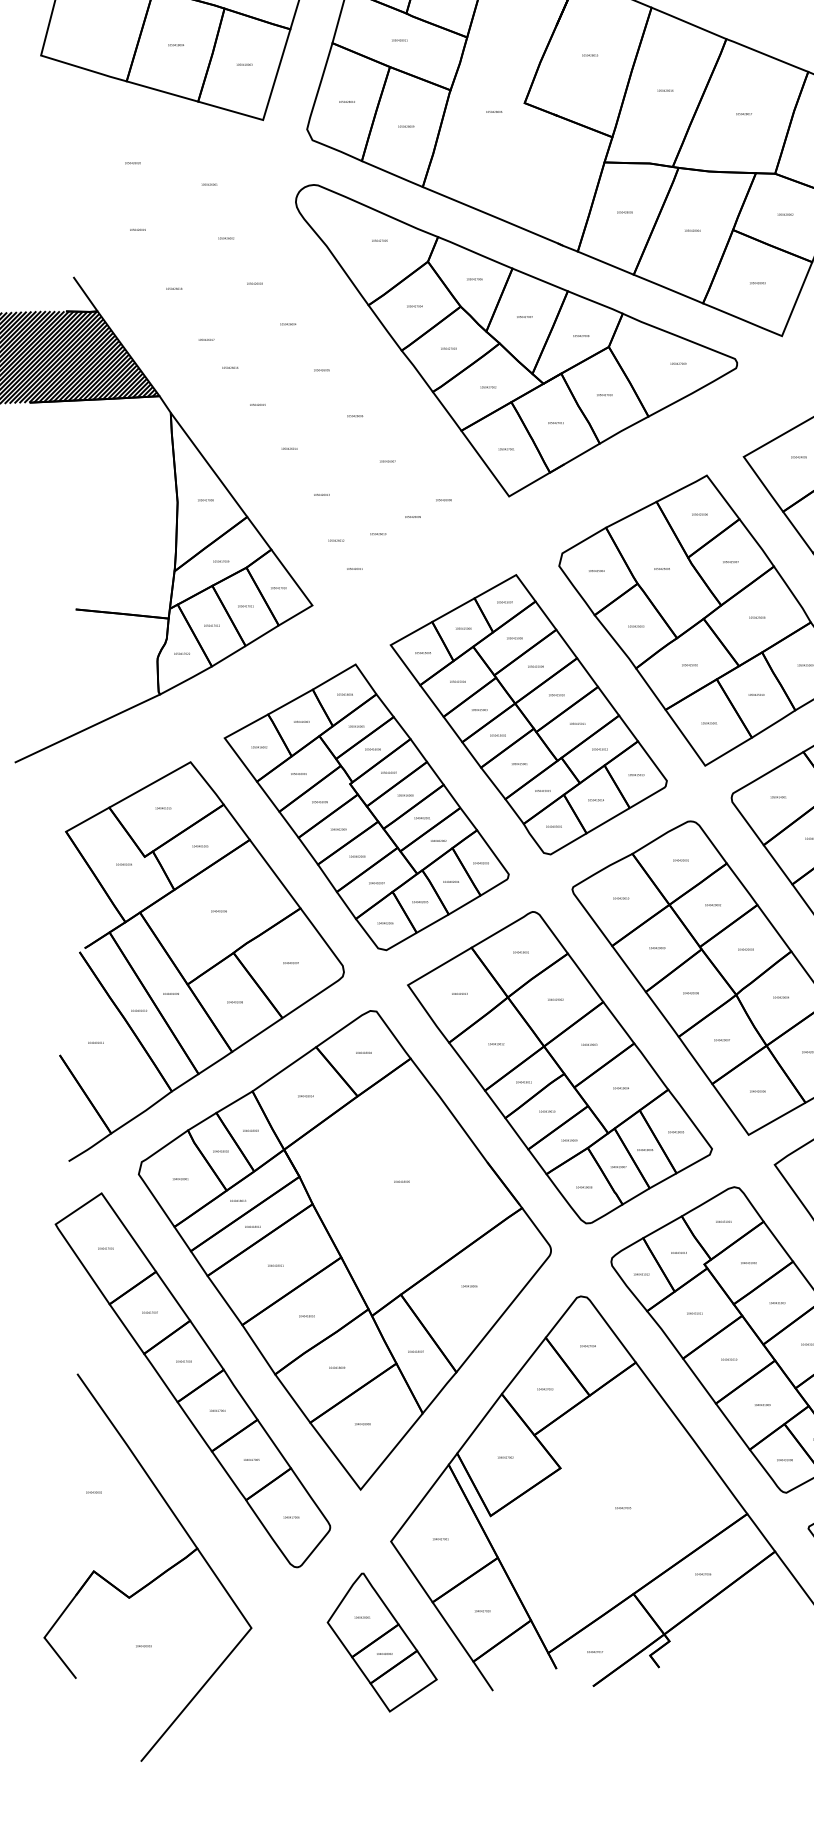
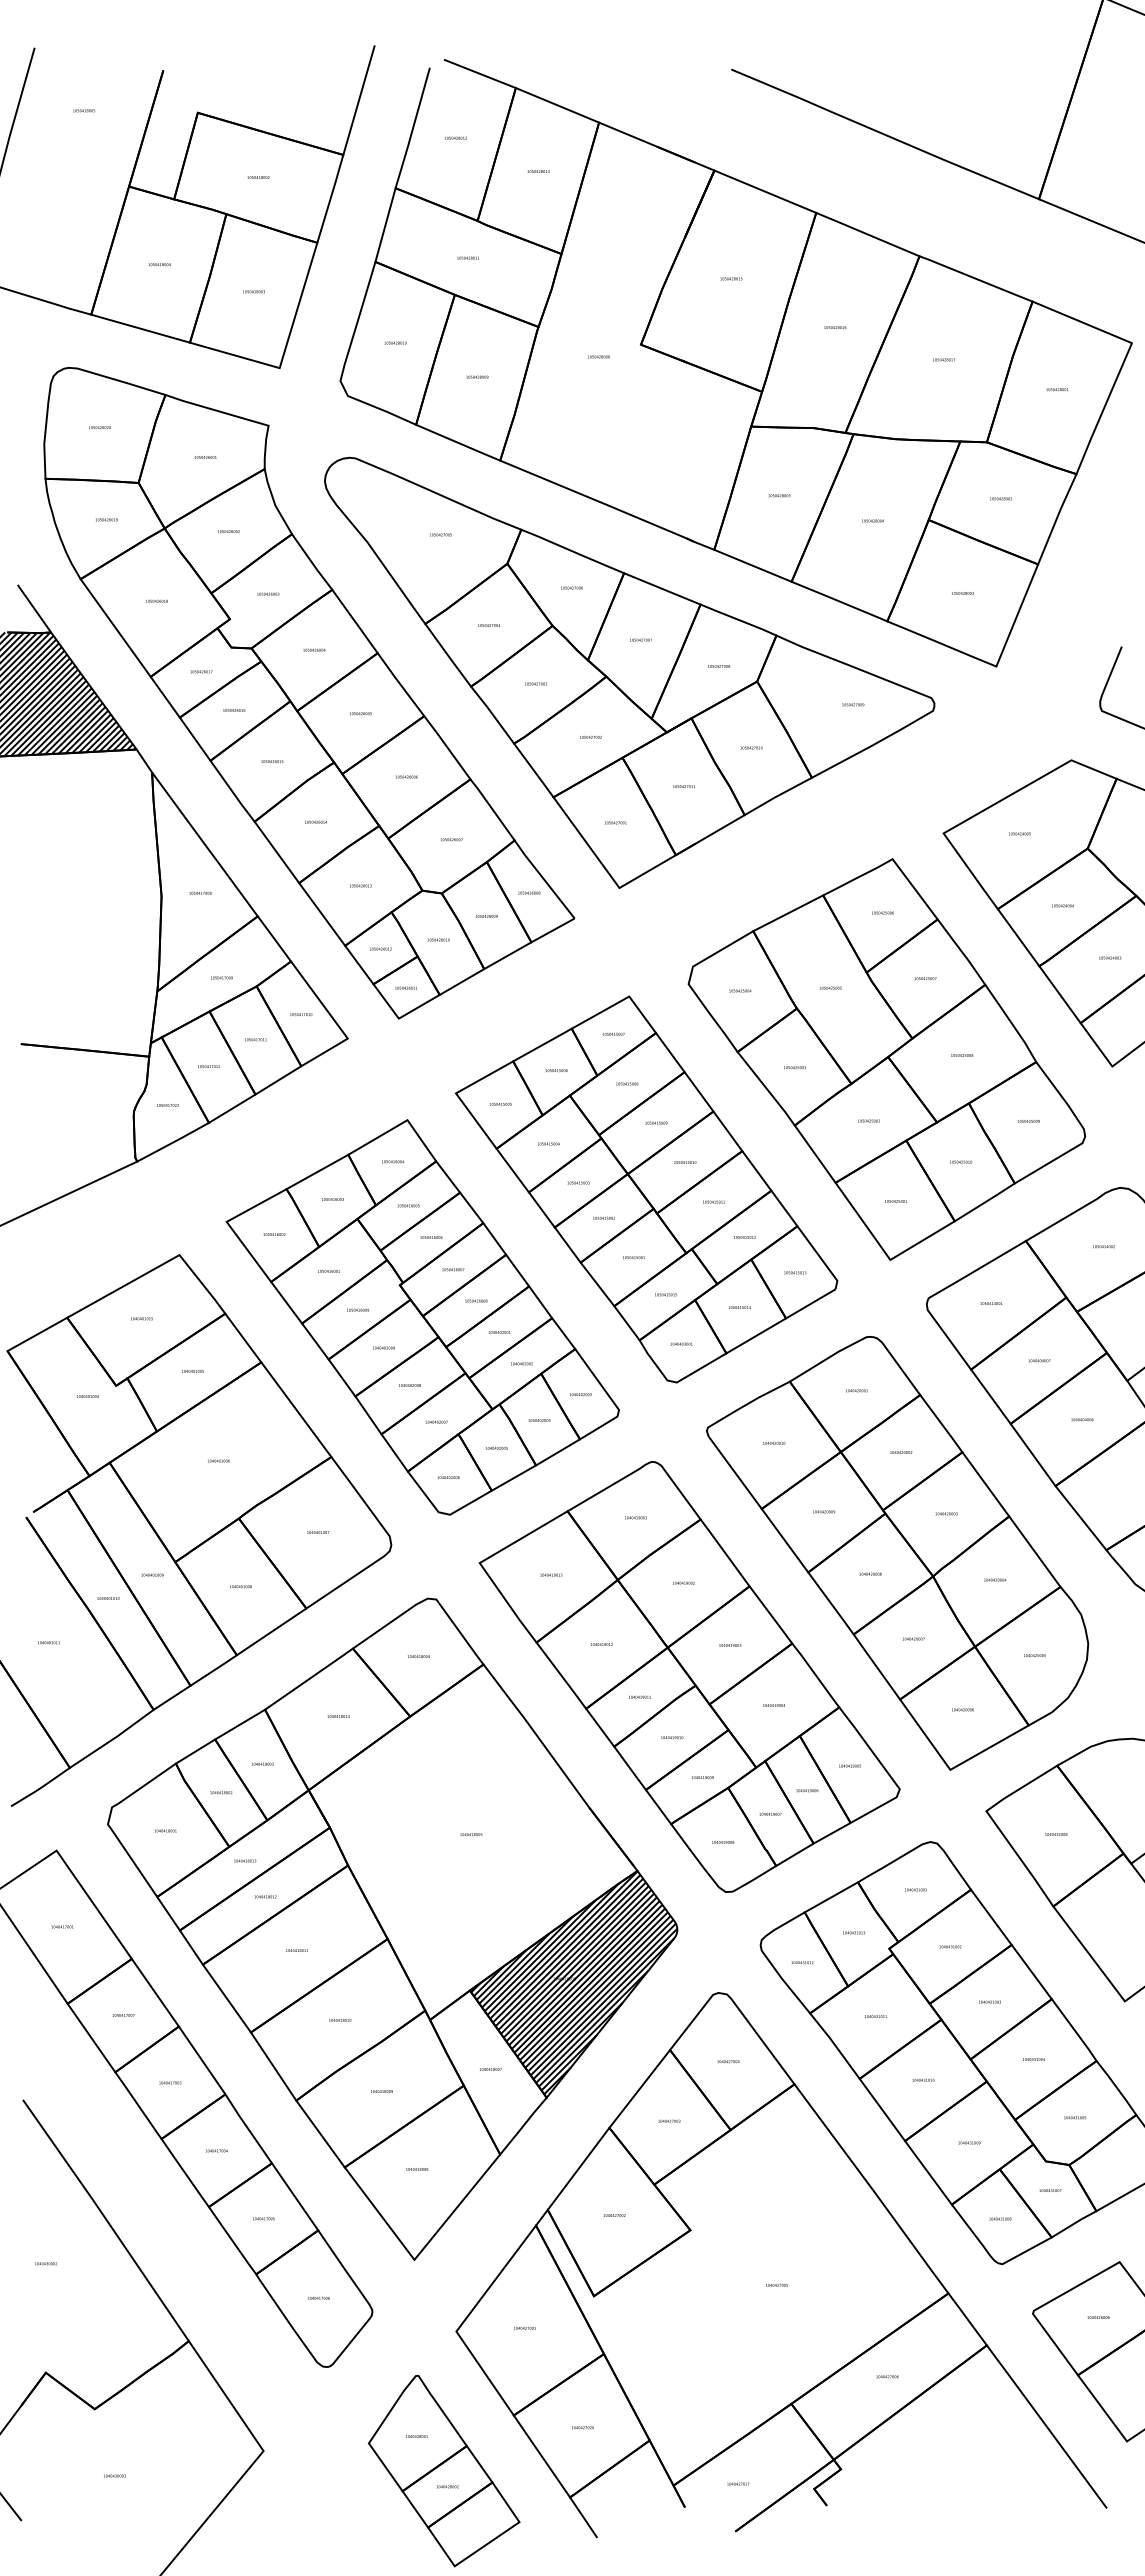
part: (284, 355) -> (309, 693), added
hatch: (476, 1288) -> (574, 1982), added

